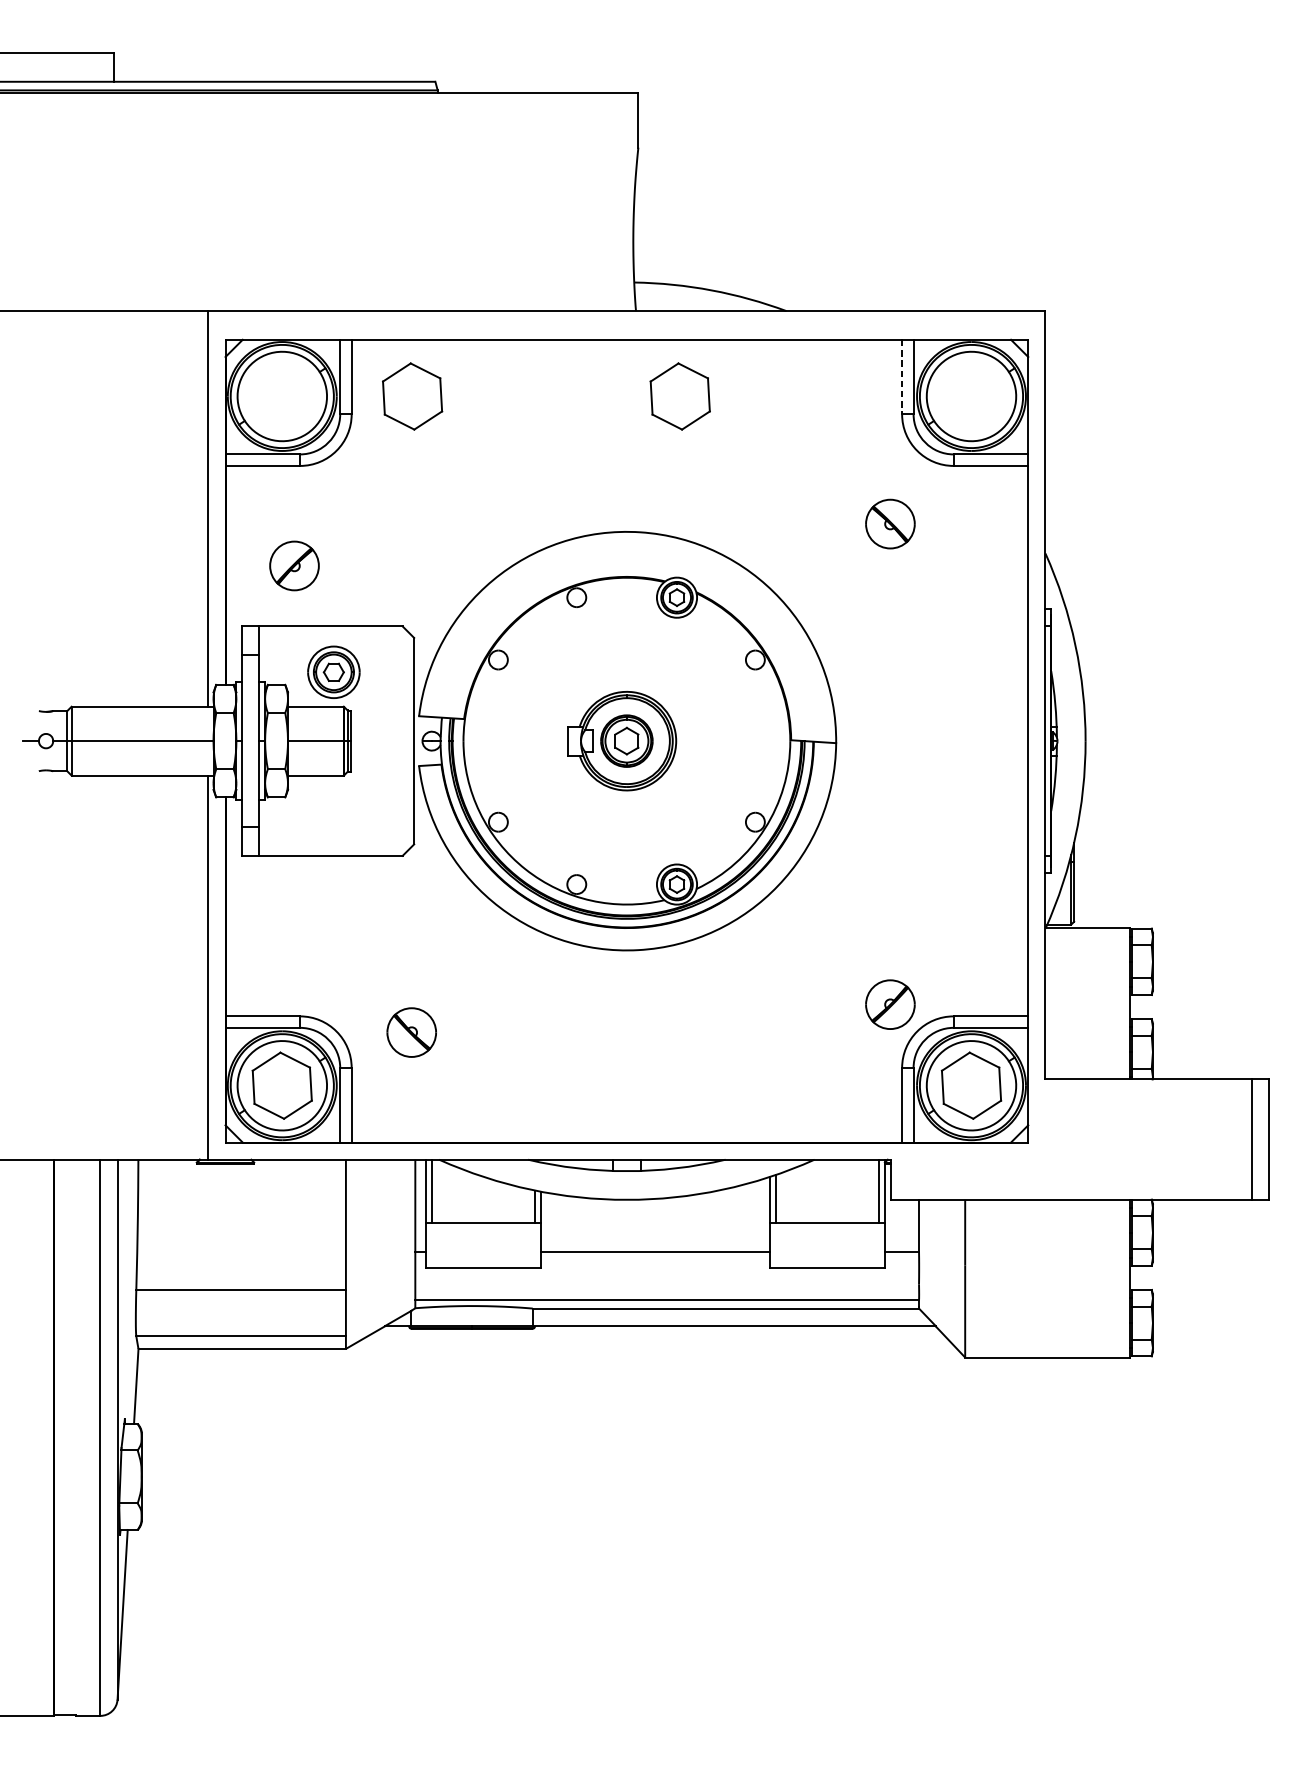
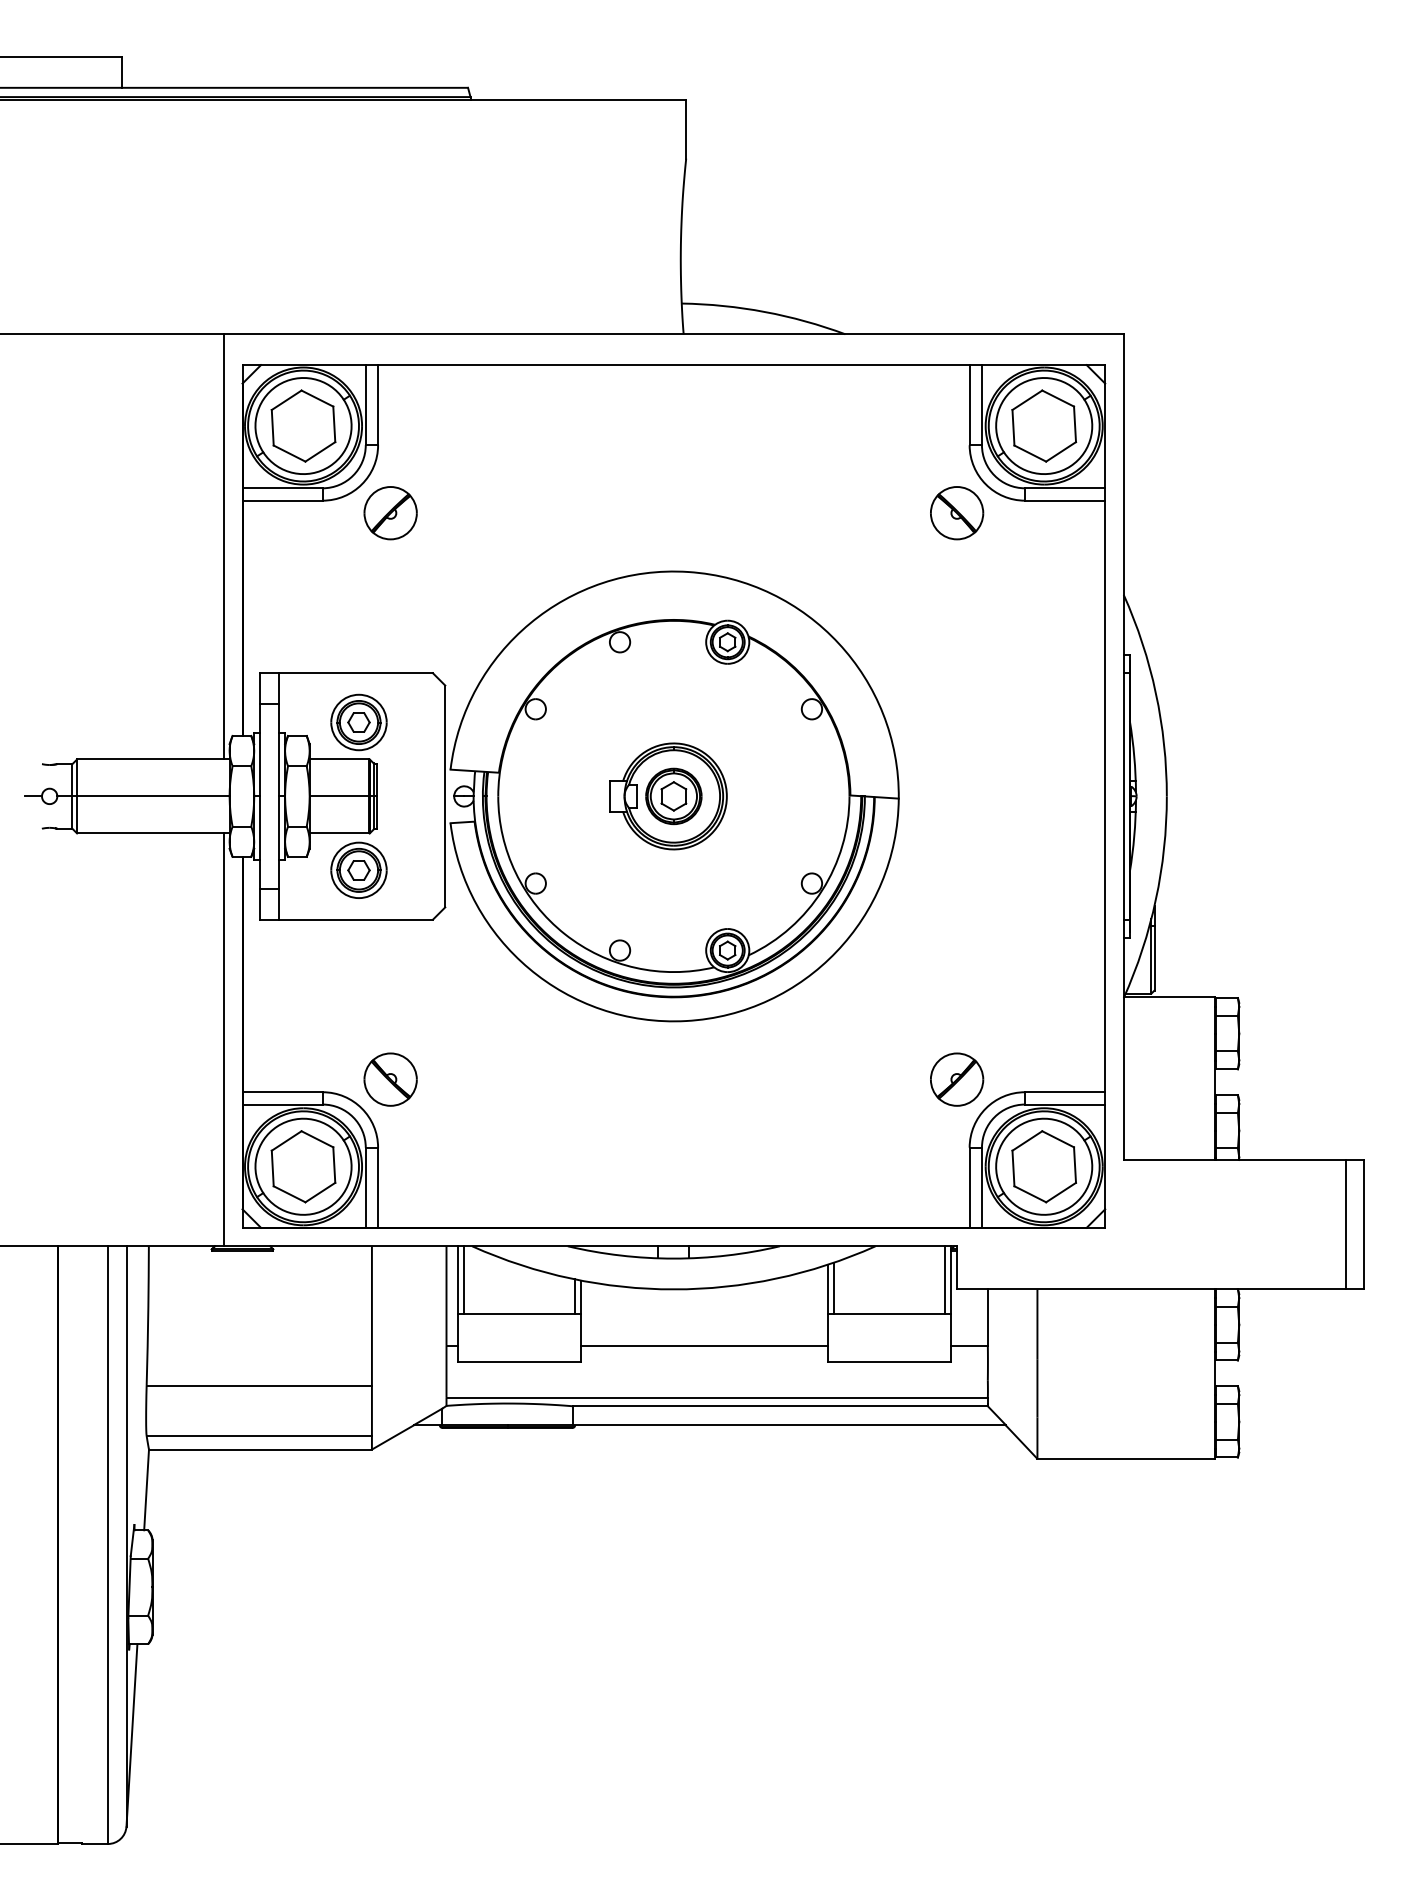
line: (901, 377) -> (969, 405), dashed -> solid
part: (412, 395) -> (303, 425), moved
part: (680, 395) -> (1044, 425), moved
part: (890, 524) -> (957, 513), moved
part: (294, 566) -> (390, 513), moved
part: (333, 809) -> (358, 869), added
part: (411, 1032) -> (390, 1079), moved

